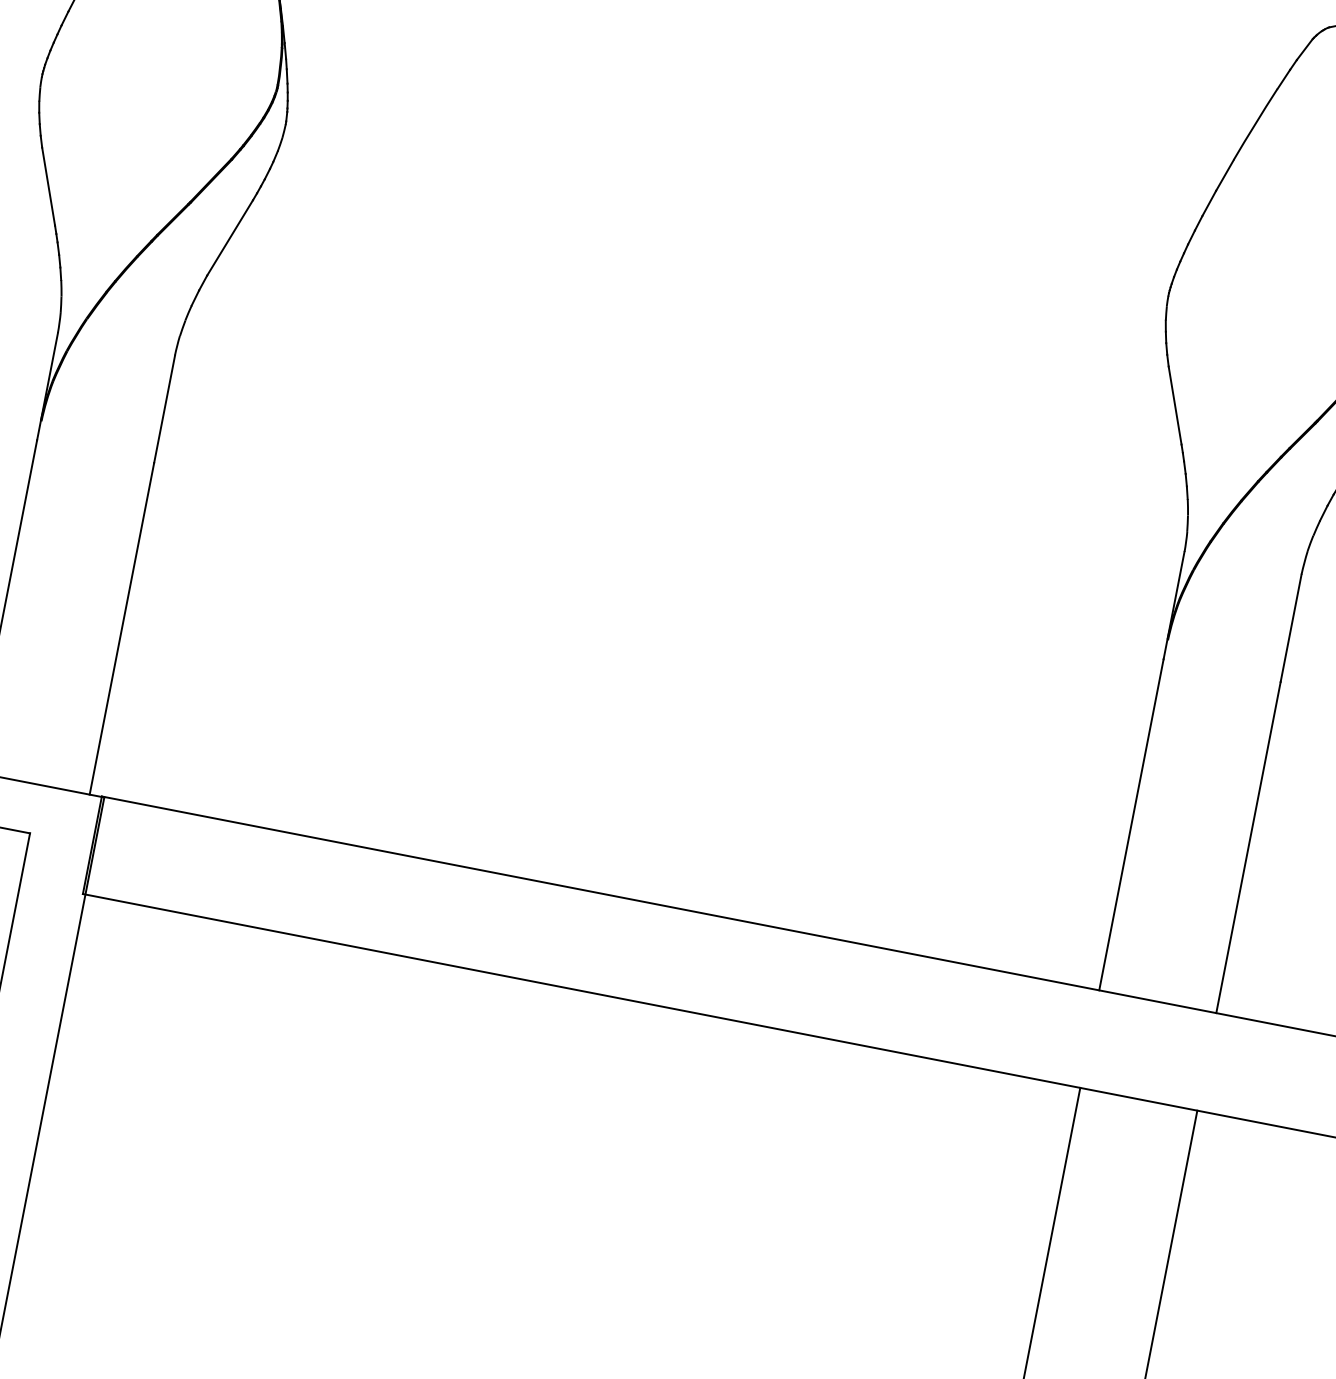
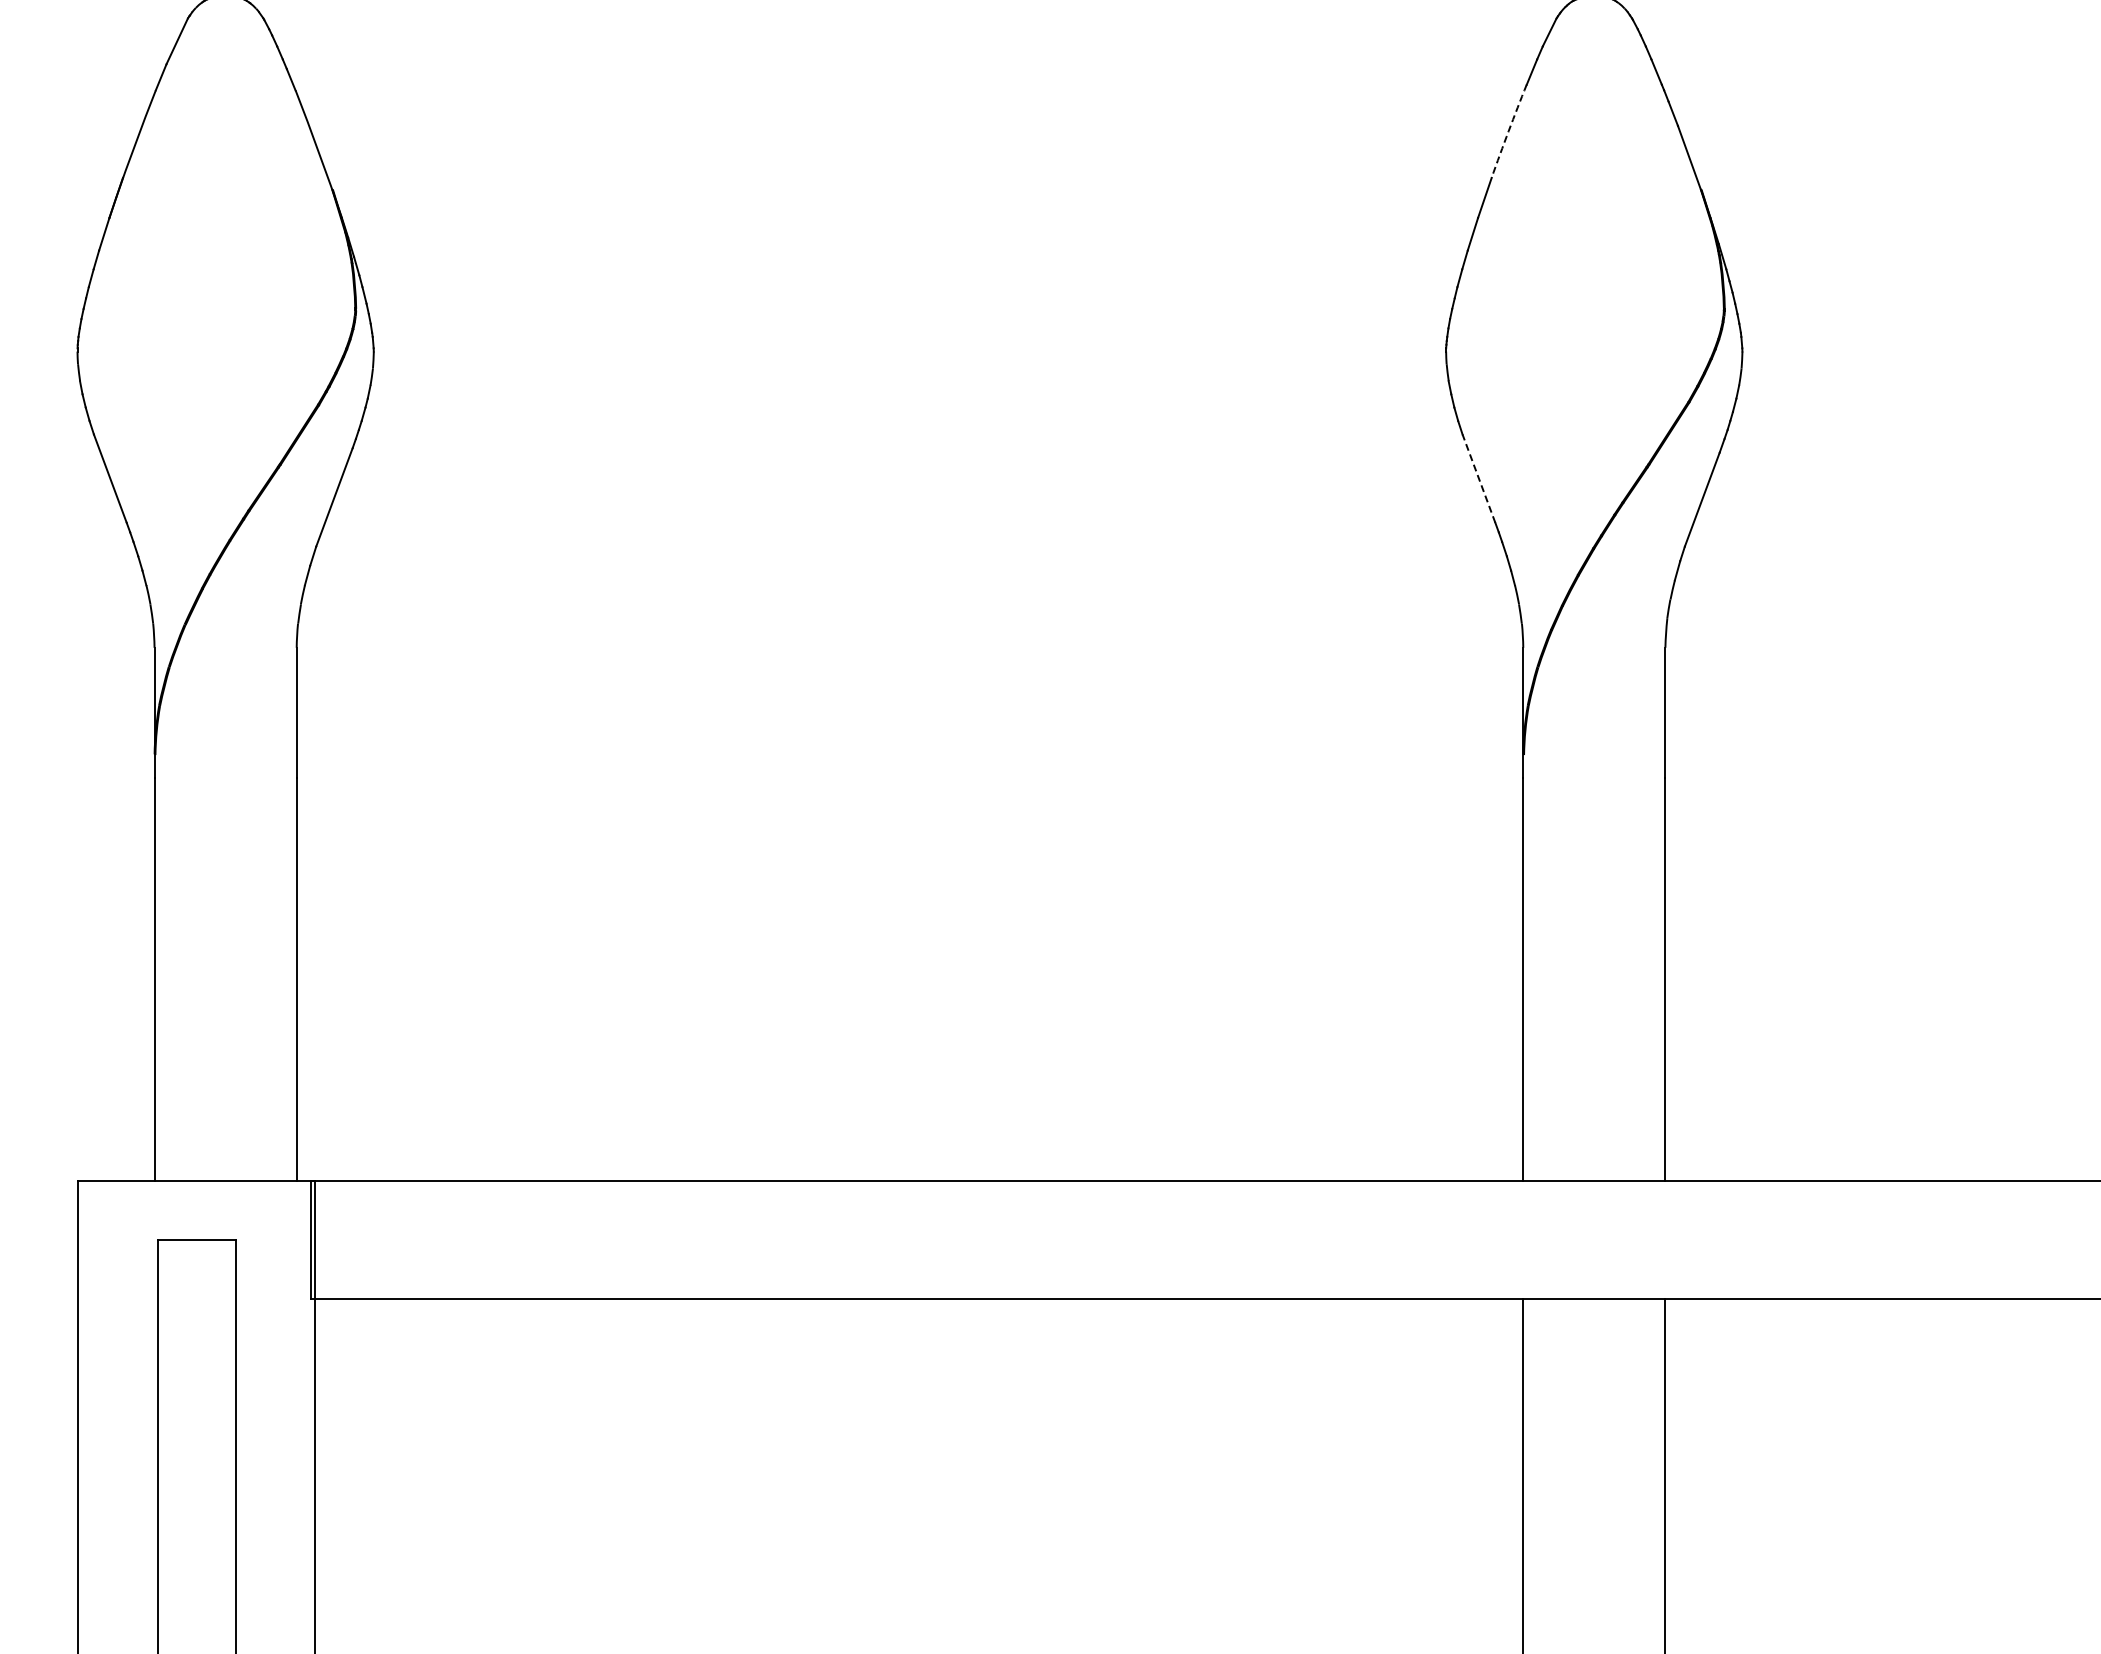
arc: (1254, 124) -> (1508, 131), solid -> dashed
line: (1174, 405) -> (1478, 478), solid -> dashed

